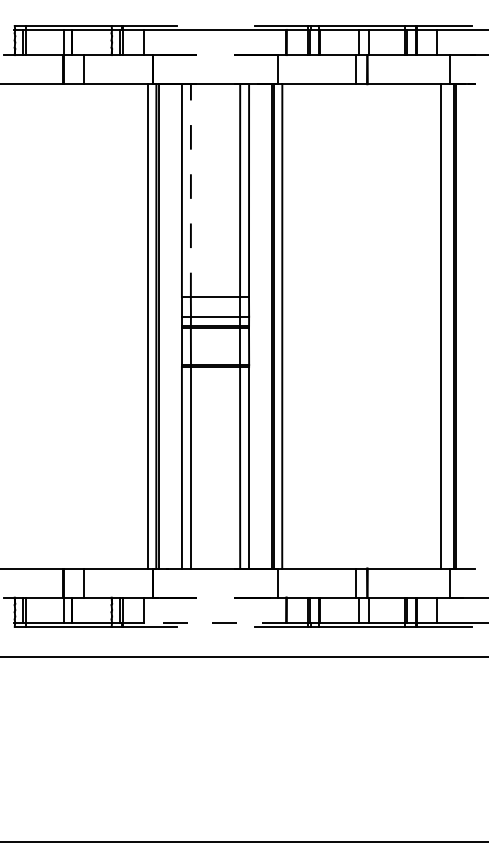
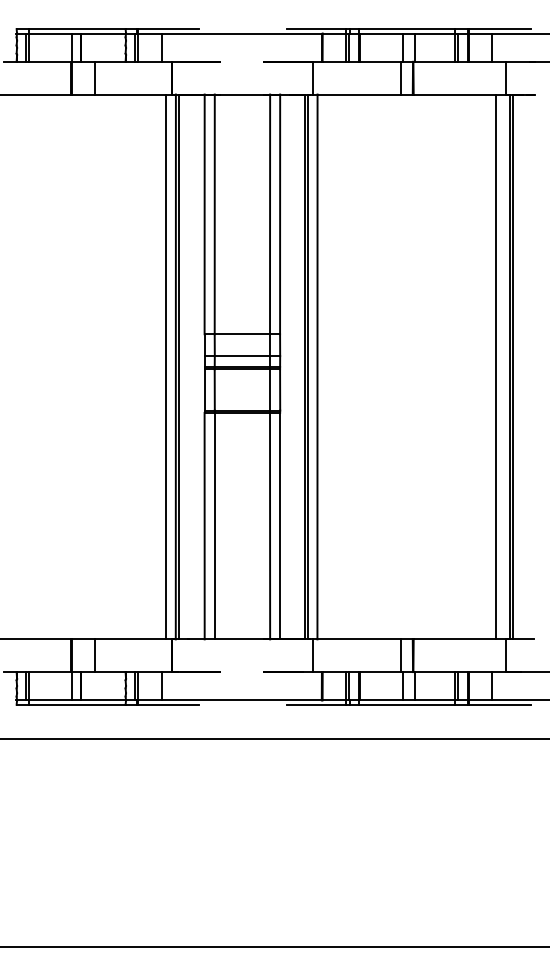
line: (190, 190) -> (214, 214), dashed -> solid
line: (215, 622) -> (242, 700), dashed -> solid

